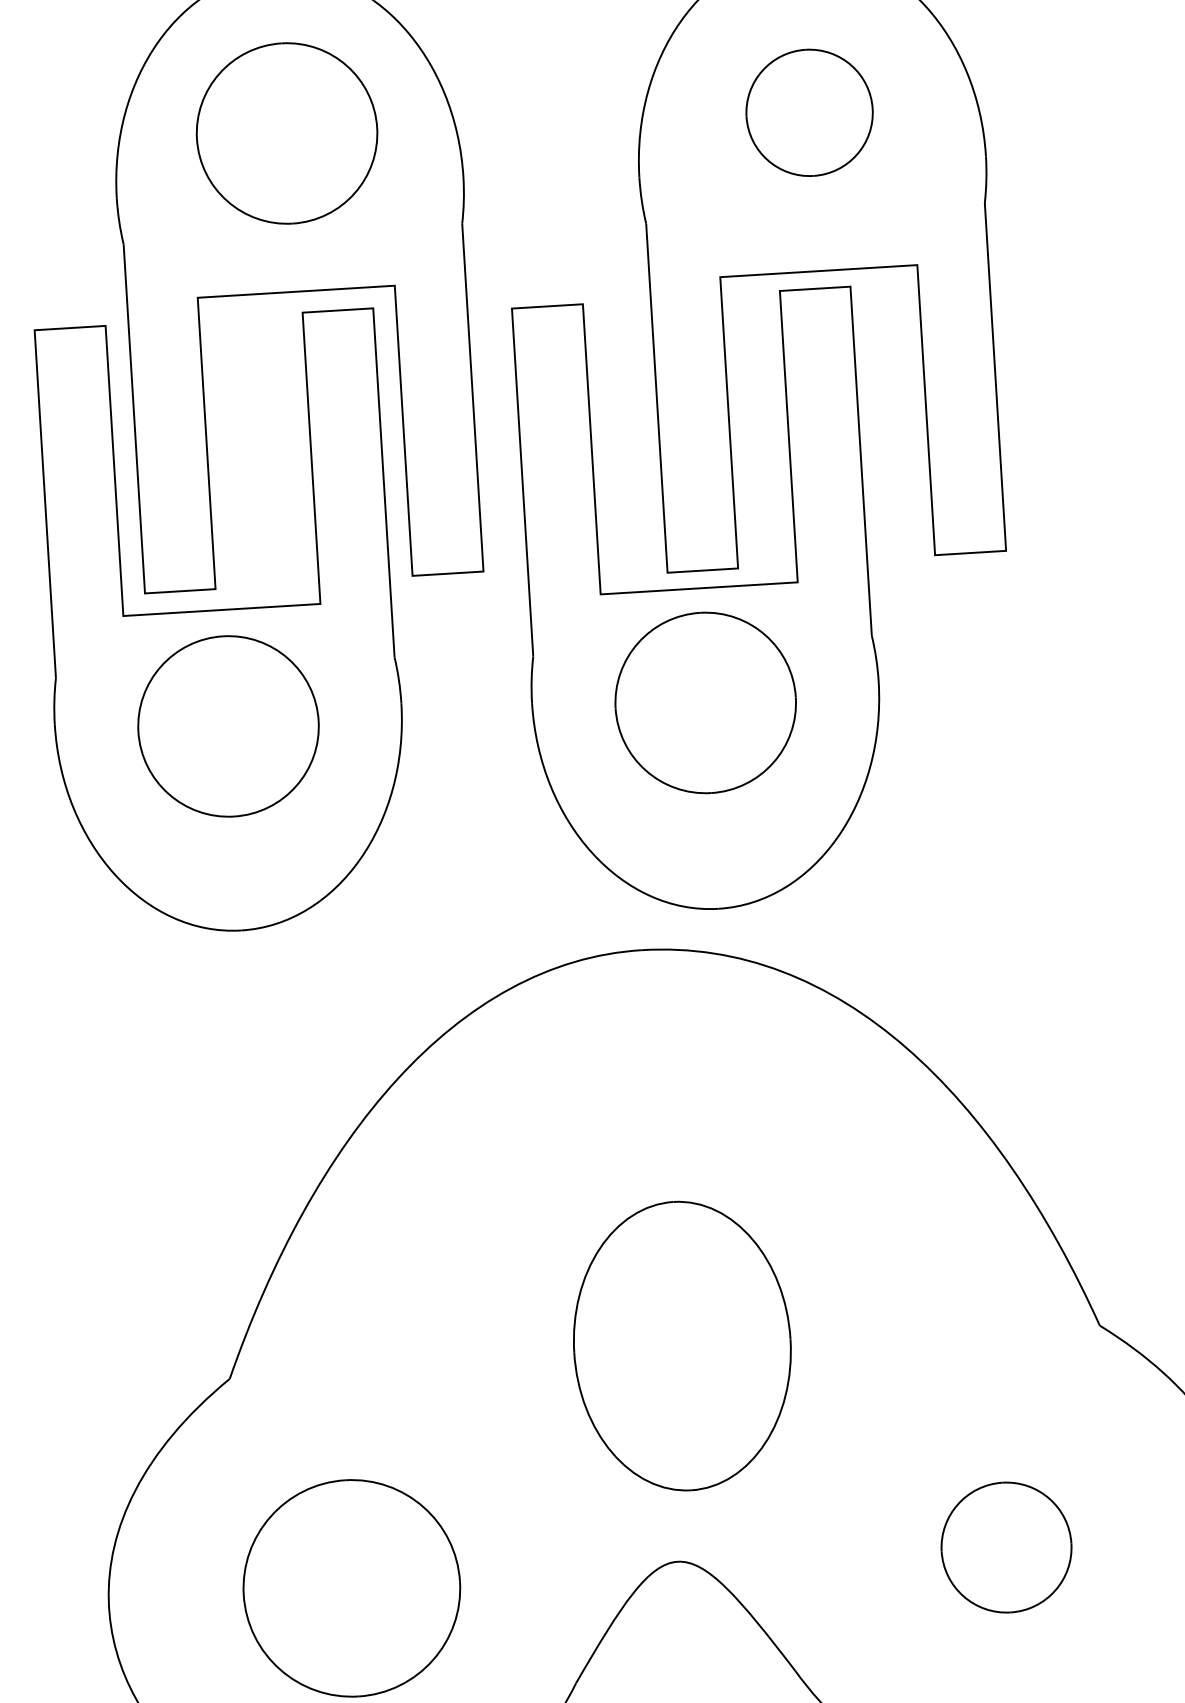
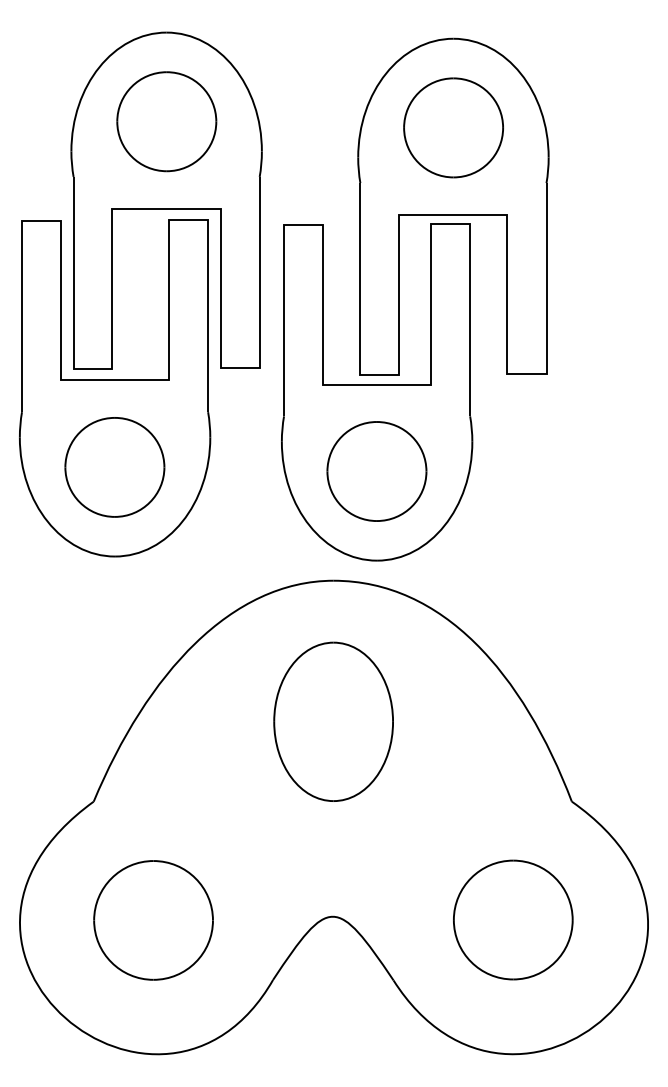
part: (809, 112) -> (453, 127), size x1.43
part: (704, 702) -> (376, 471), moved
part: (227, 726) -> (114, 467), moved
part: (682, 1345) -> (333, 721), moved
part: (1006, 1546) -> (513, 919), size x1.67

